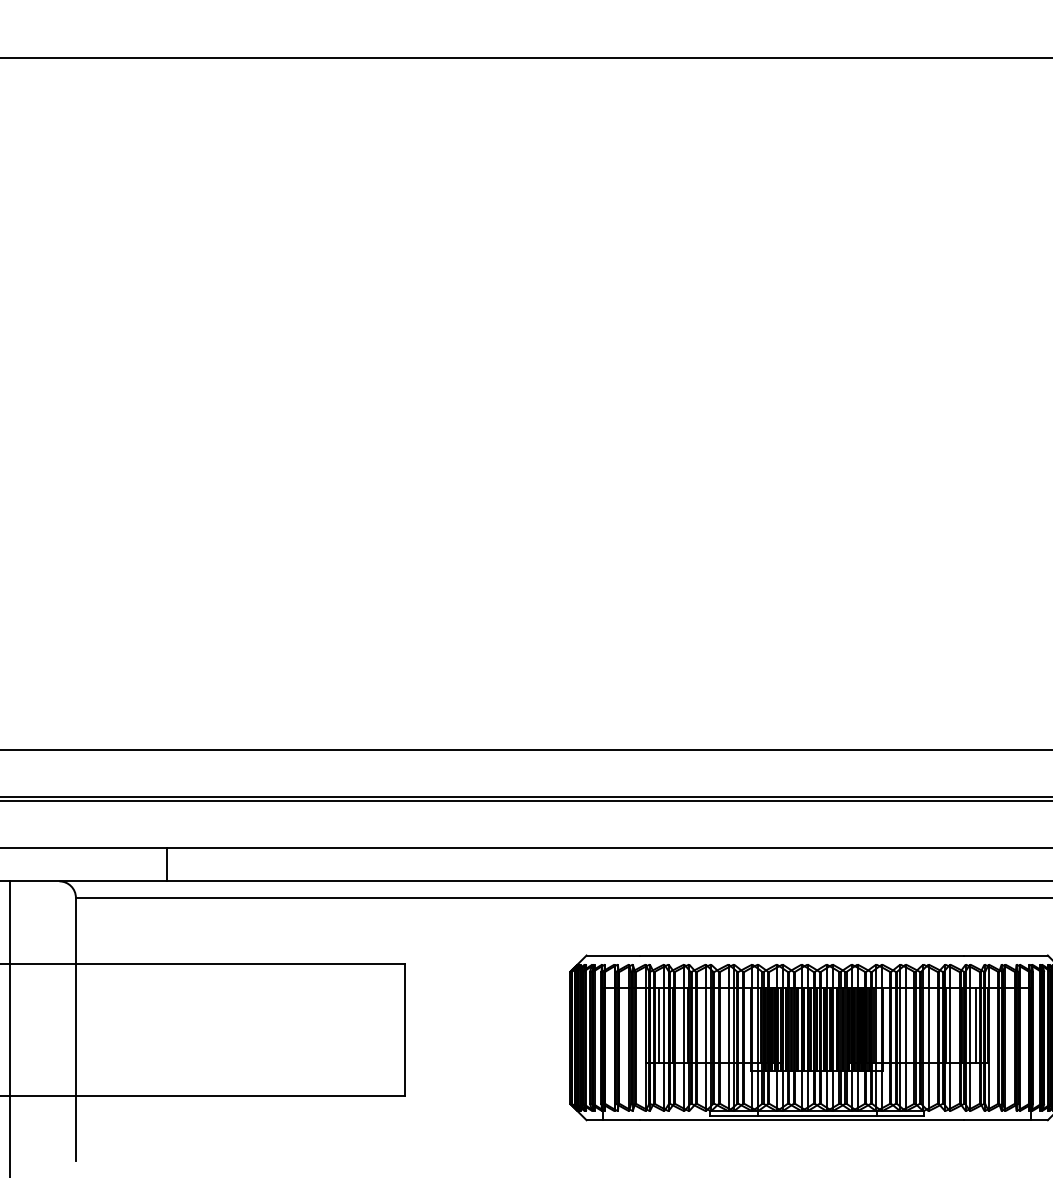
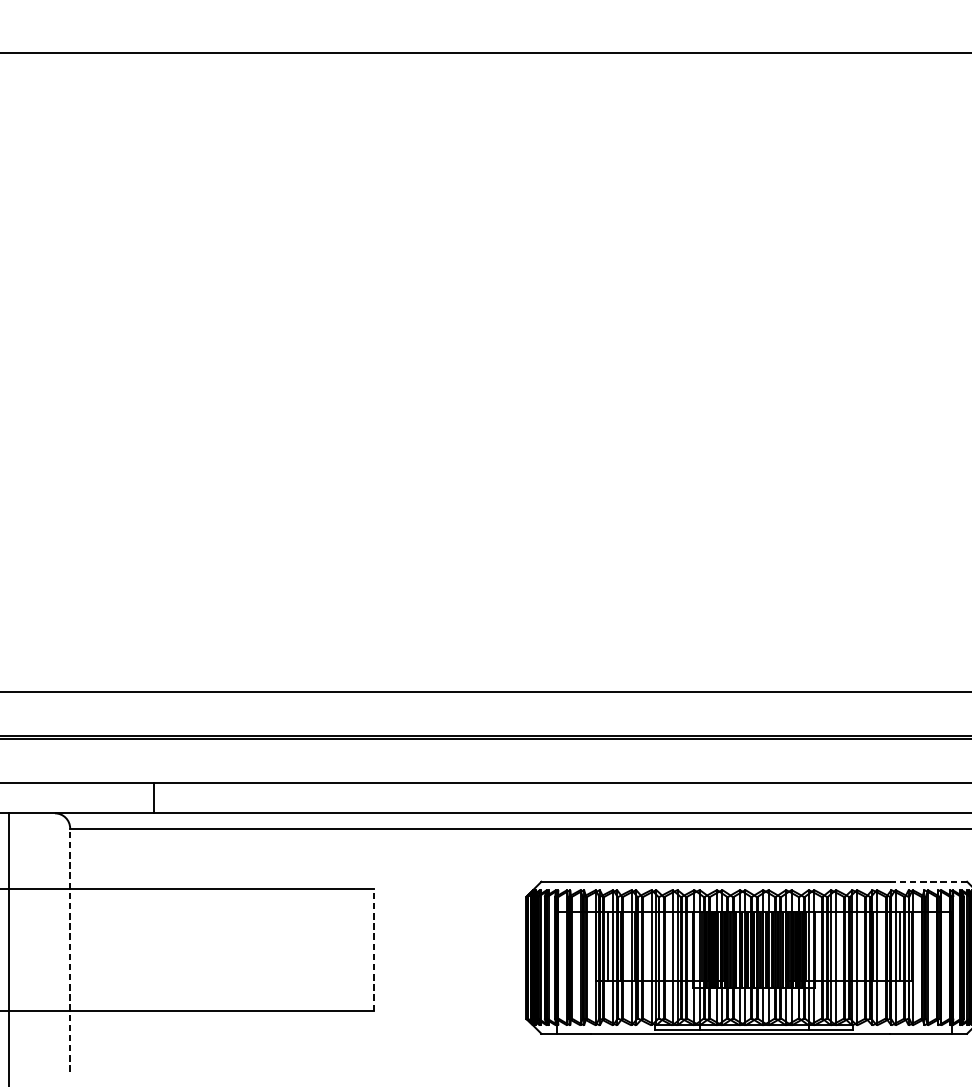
line: (1006, 955) -> (928, 881), solid -> dashed
line: (75, 1029) -> (69, 950), solid -> dashed
line: (405, 1029) -> (374, 950), solid -> dashed

